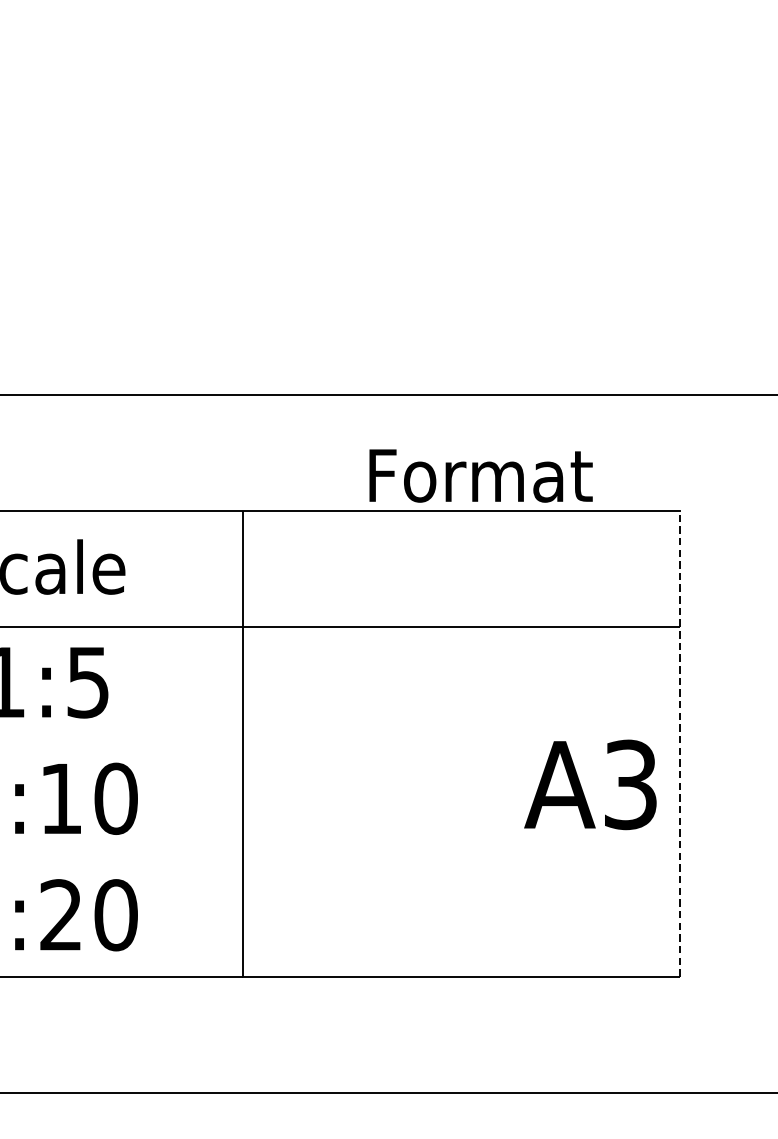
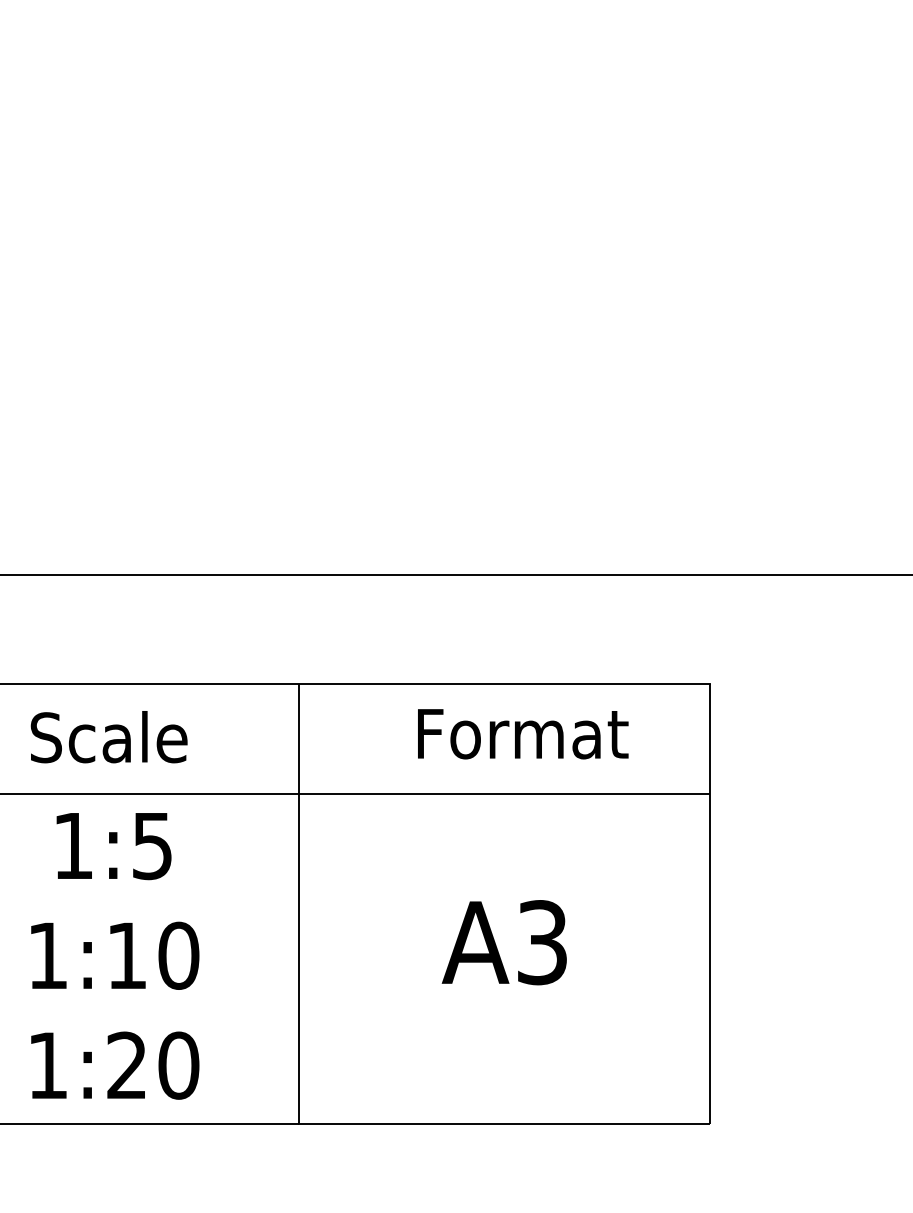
text: (481, 476) -> (523, 734), moved
line: (679, 743) -> (710, 903), dashed -> solid
text: (589, 784) -> (503, 942), moved

